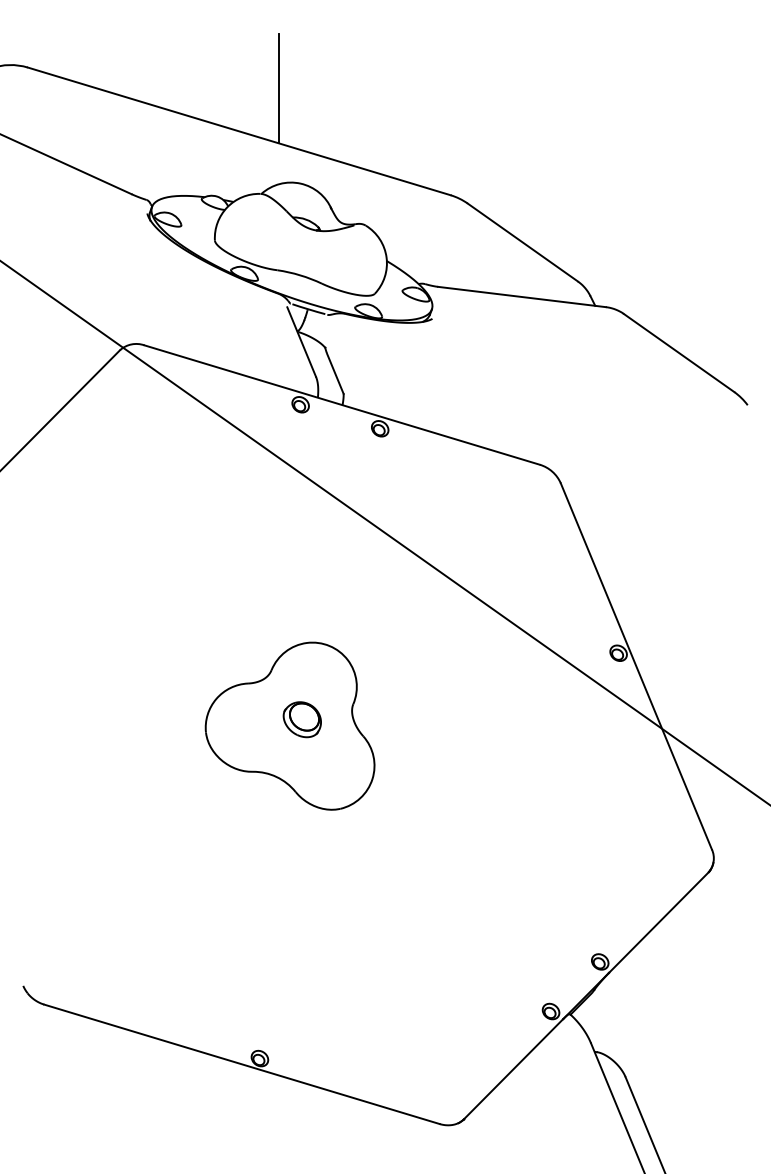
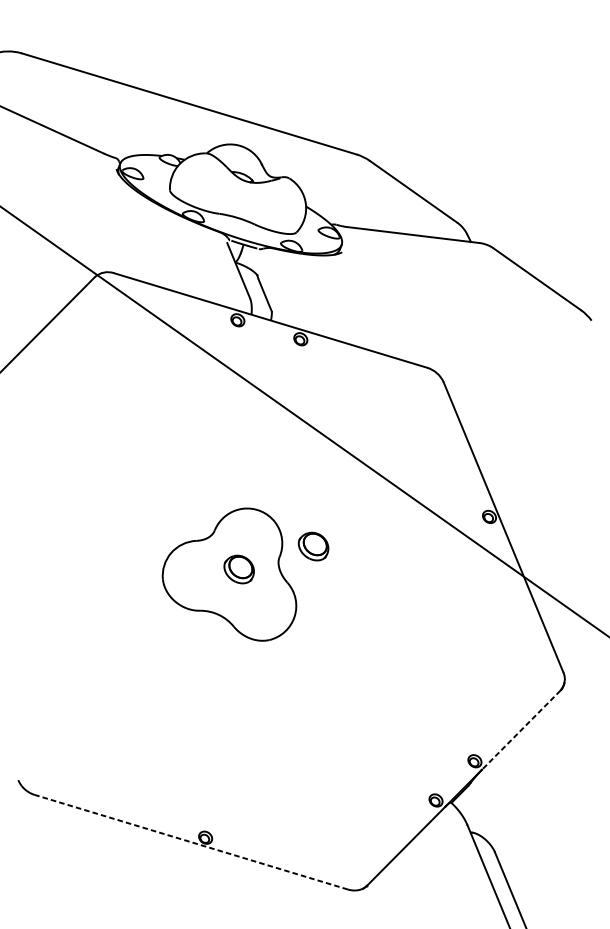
line: (278, 88) -> (220, 69), removed
part: (395, 690) -> (312, 546), added
line: (658, 923) -> (521, 730), solid -> dashed
line: (241, 1064) -> (191, 842), solid -> dashed

